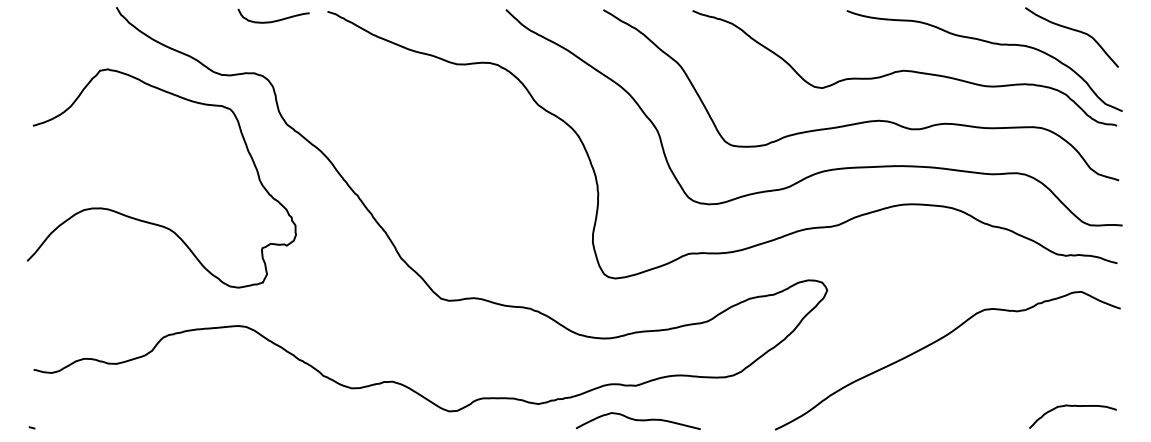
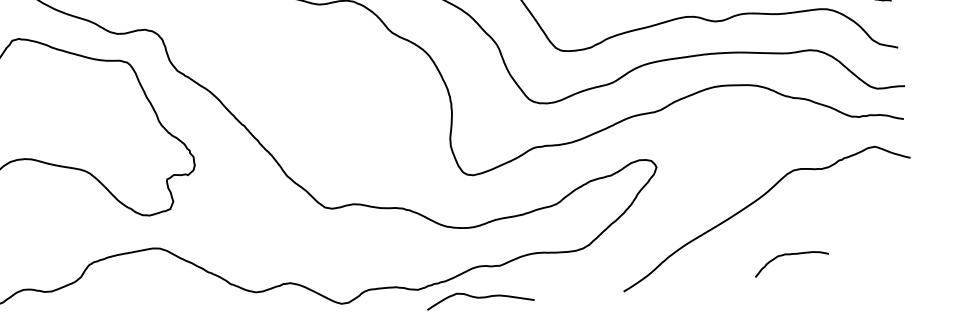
curve: (1072, 406) -> (790, 254), moved
curve: (637, 420) -> (479, 297), moved

